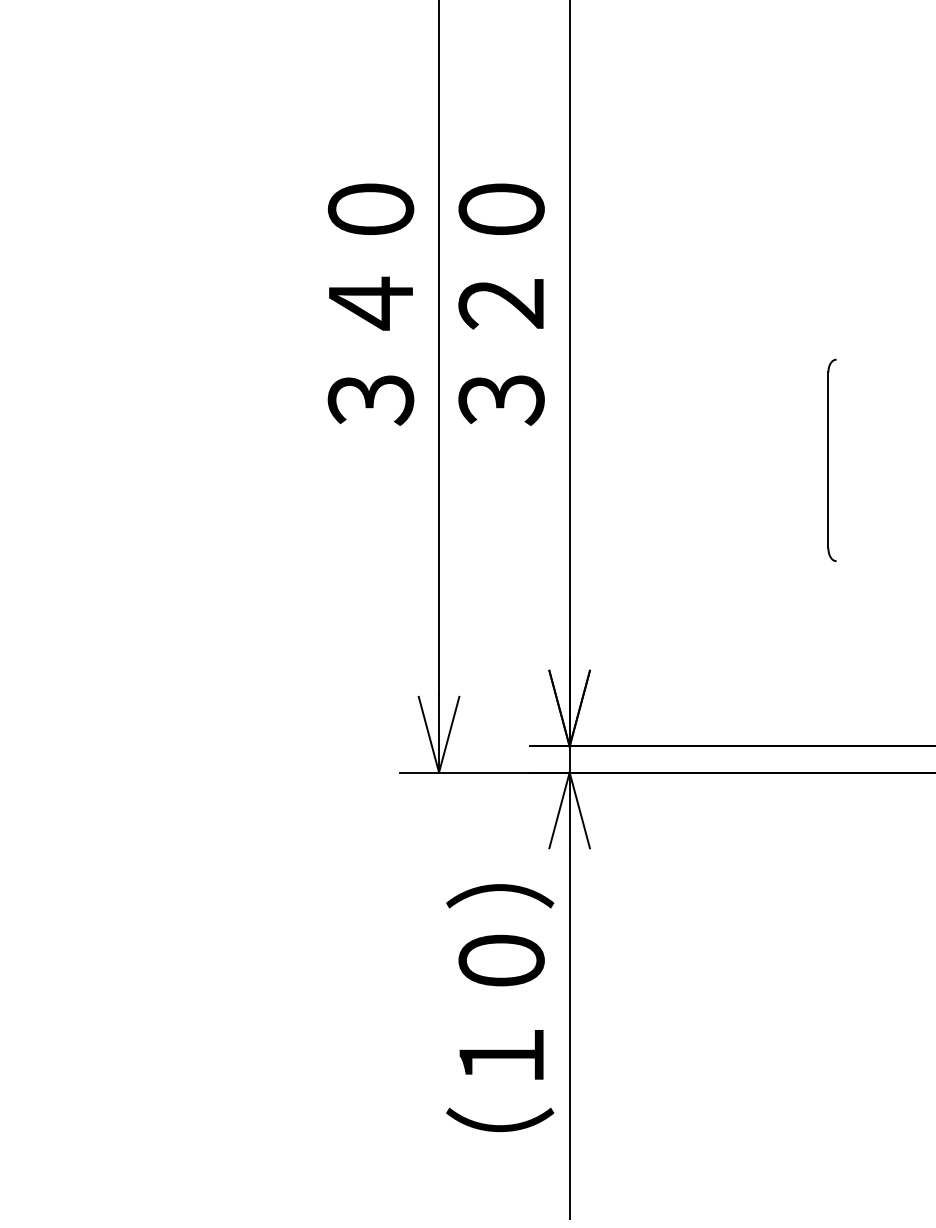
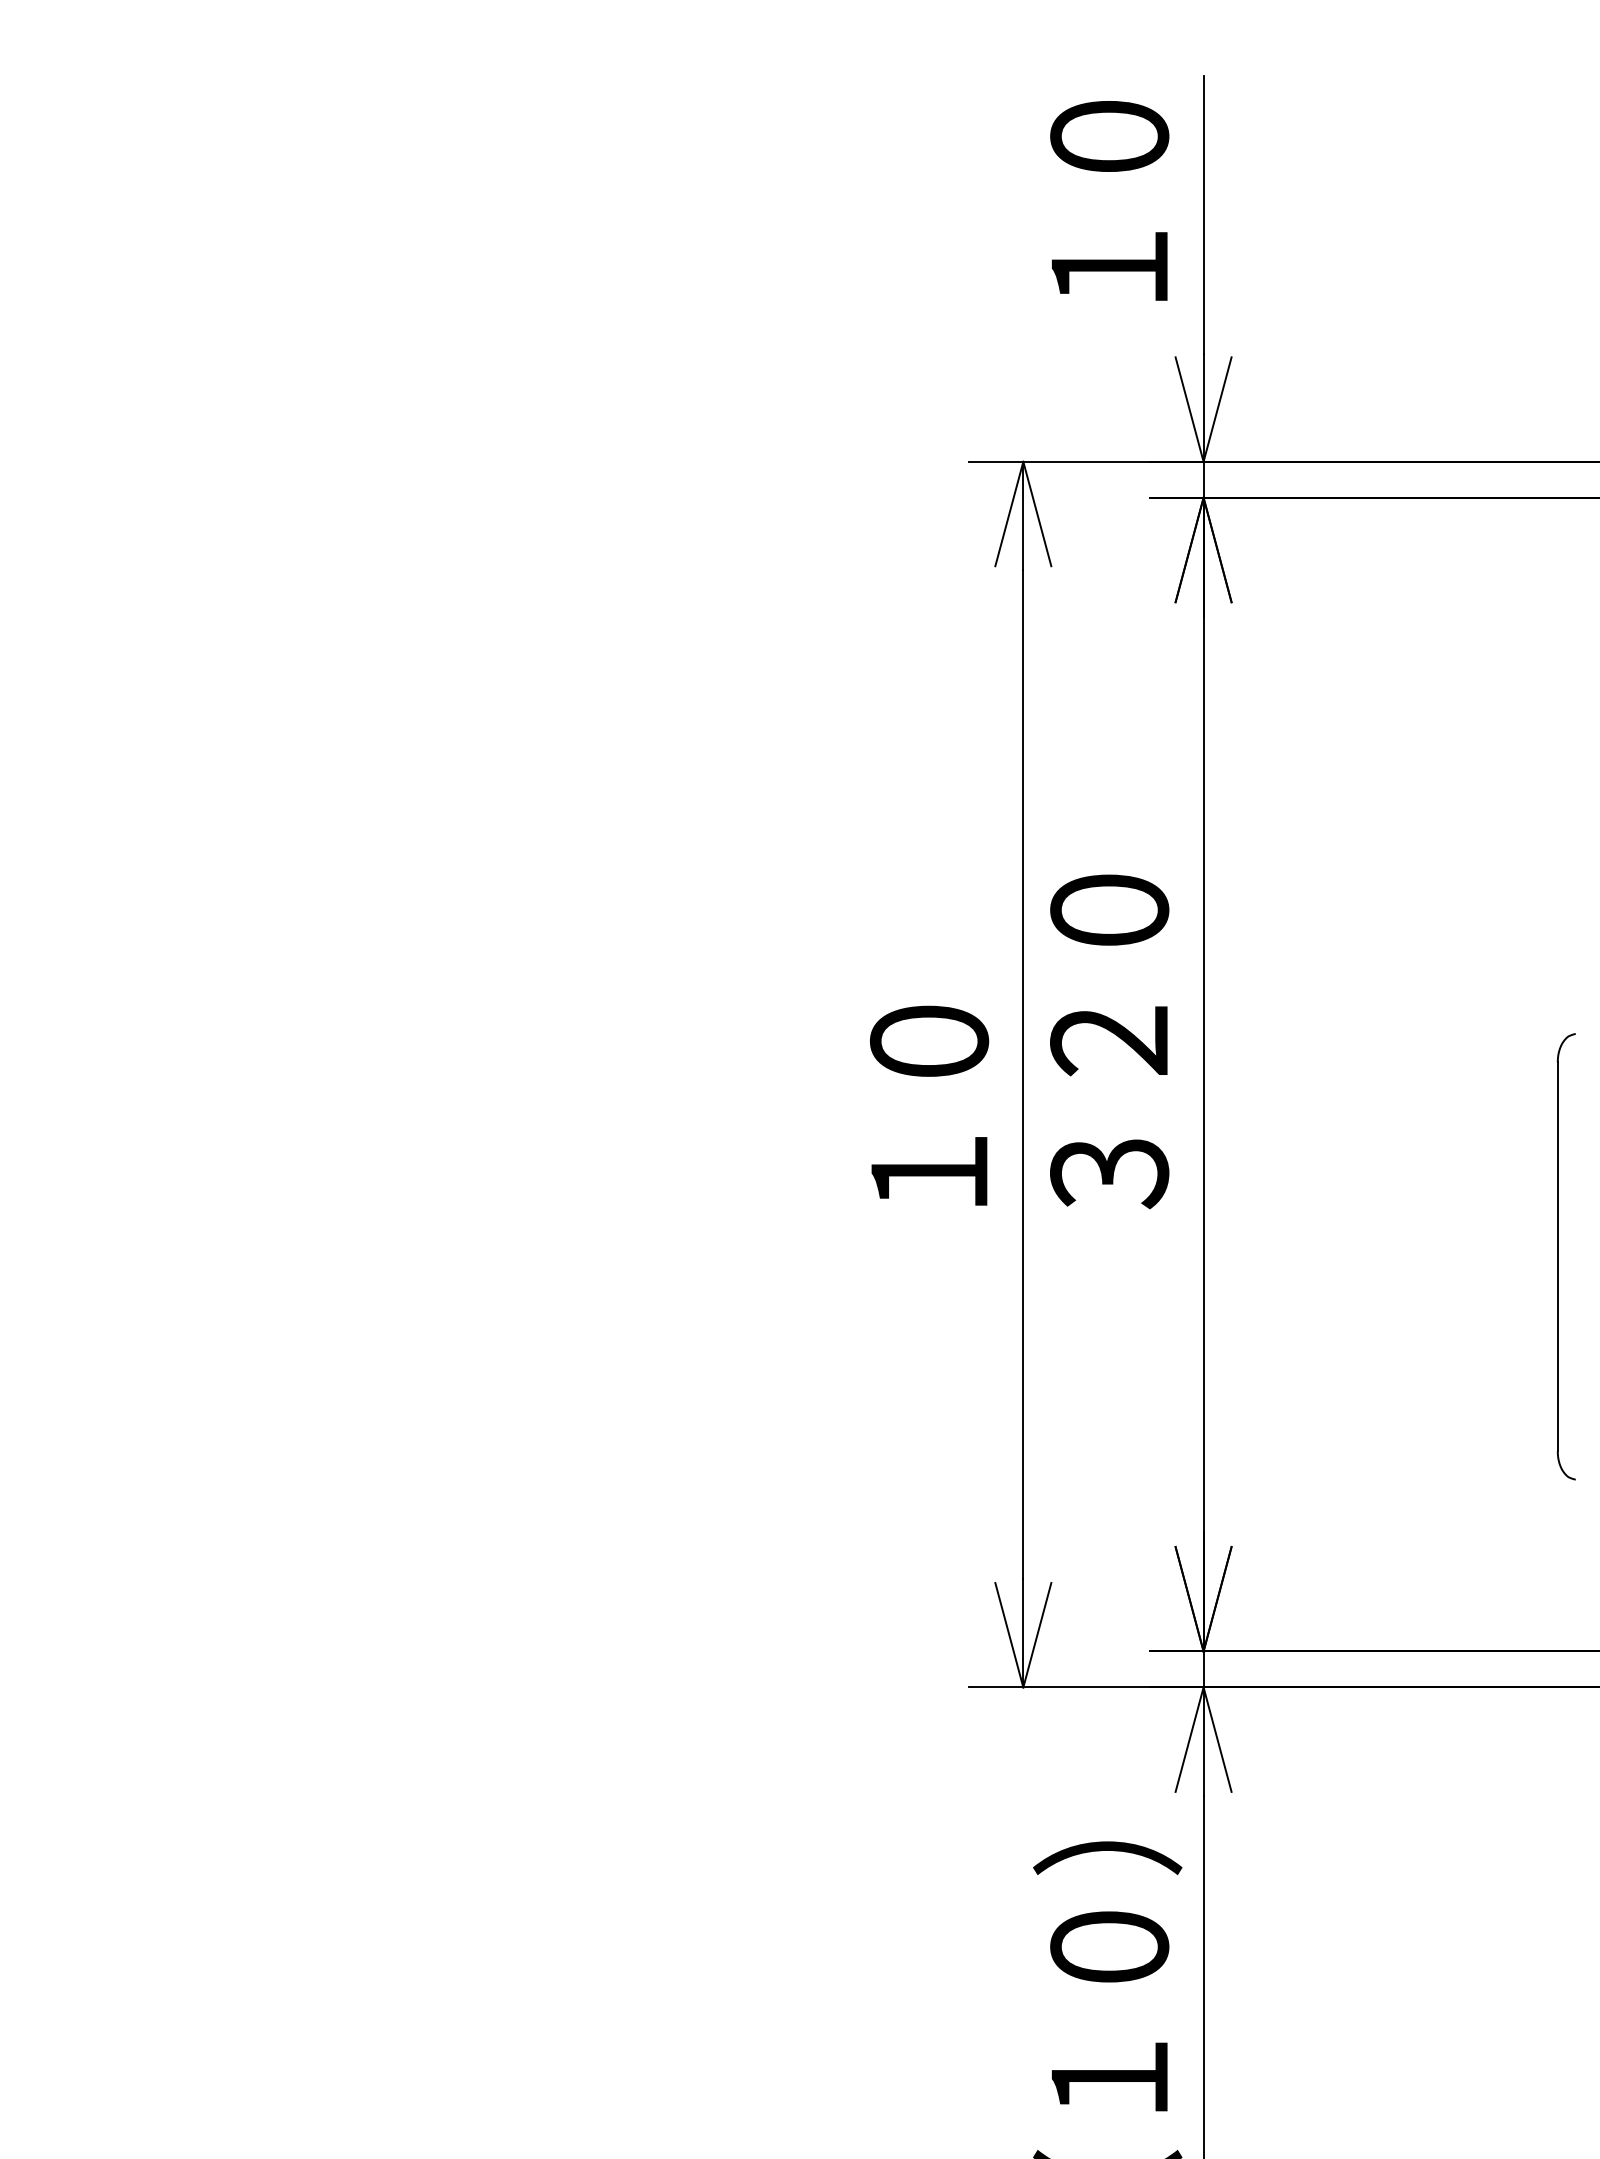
text: (371, 304) -> (929, 1041), ３４０ -> １０
part: (831, 460) -> (1565, 1256), size x1.6

